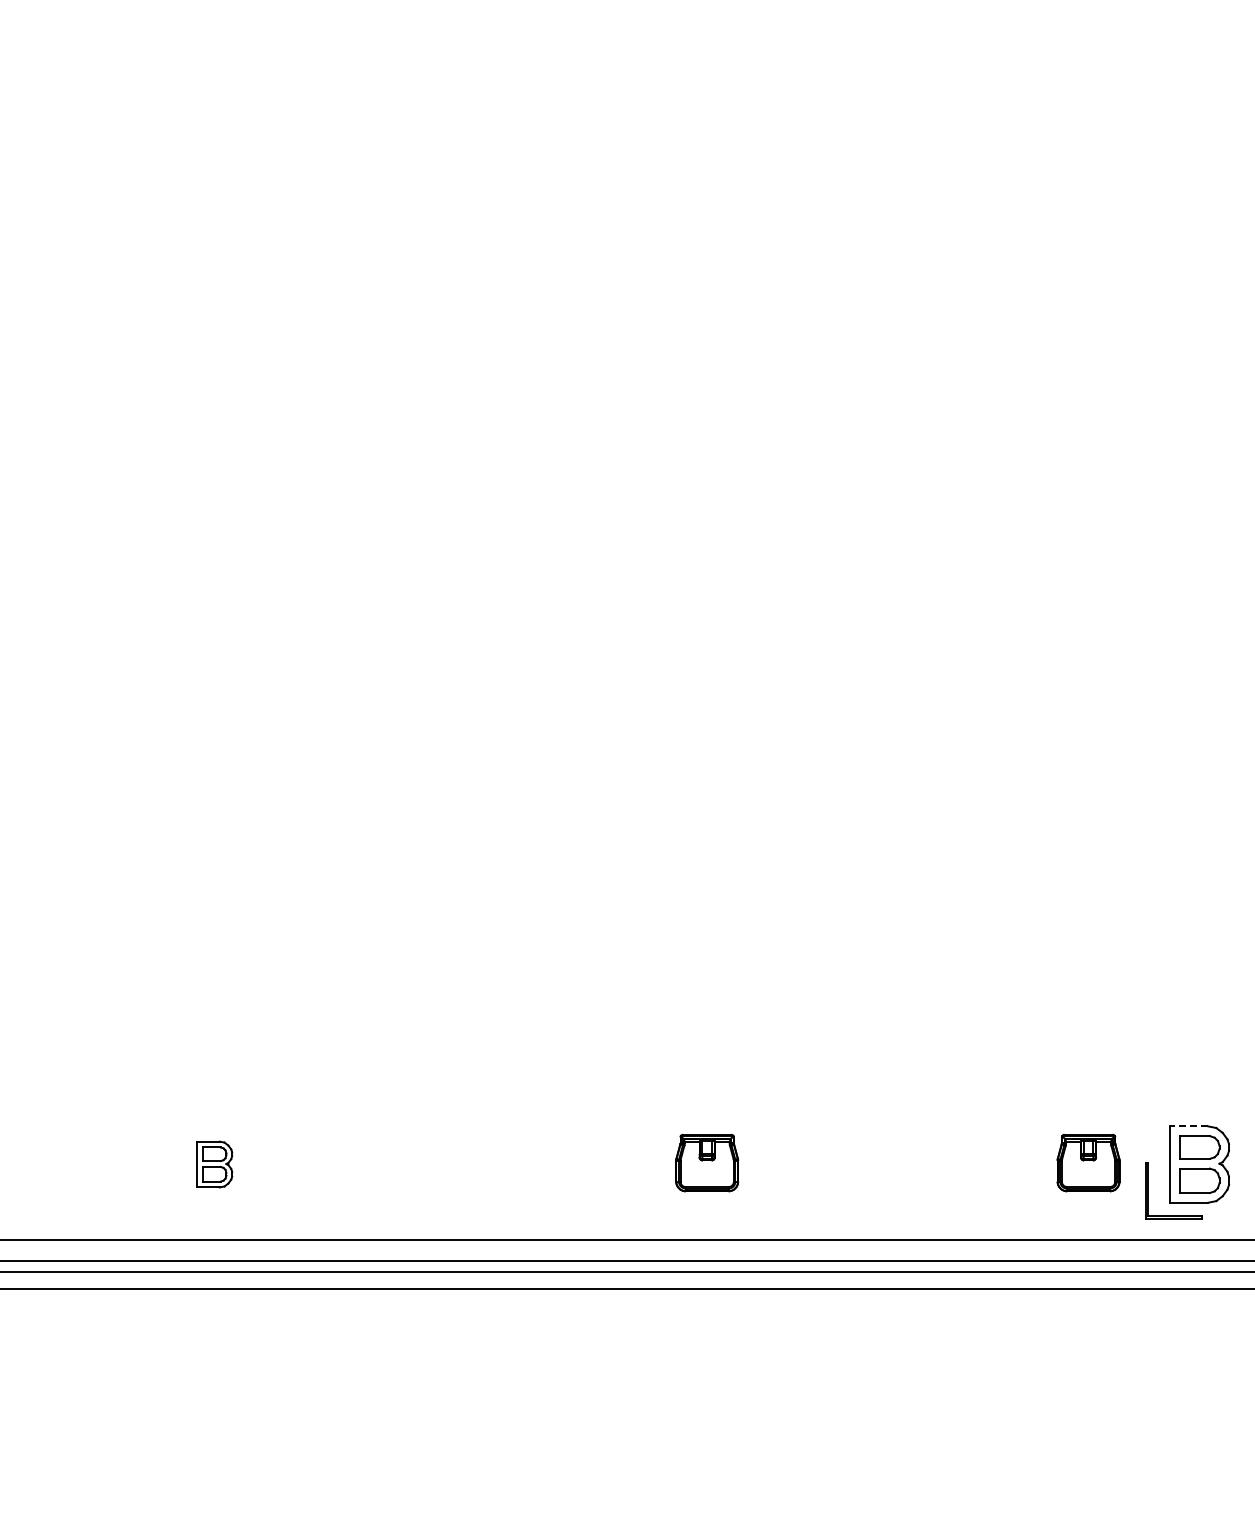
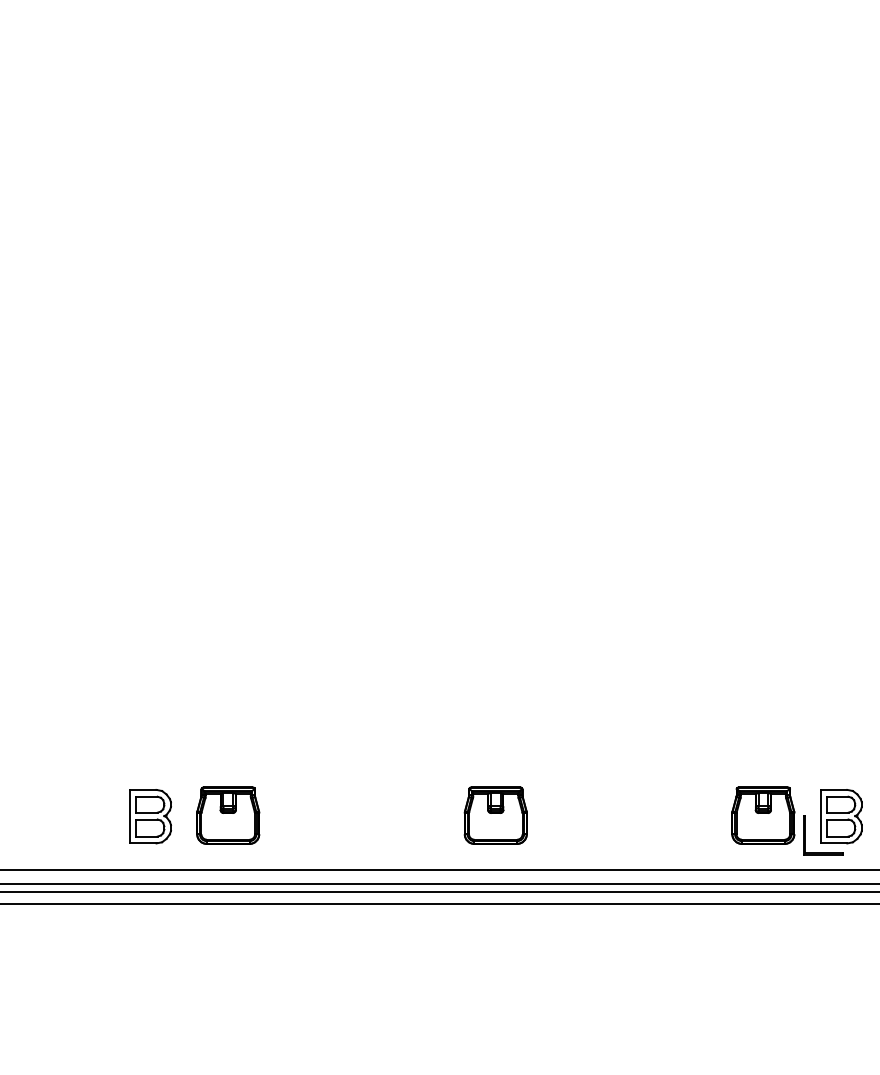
line: (1188, 1126) -> (833, 789), dashed -> solid
part: (325, 1162) -> (228, 815), added
part: (707, 1162) -> (496, 815), size x1.43
part: (1088, 1162) -> (763, 815), size x1.43
part: (214, 1164) -> (150, 816), size x1.67

